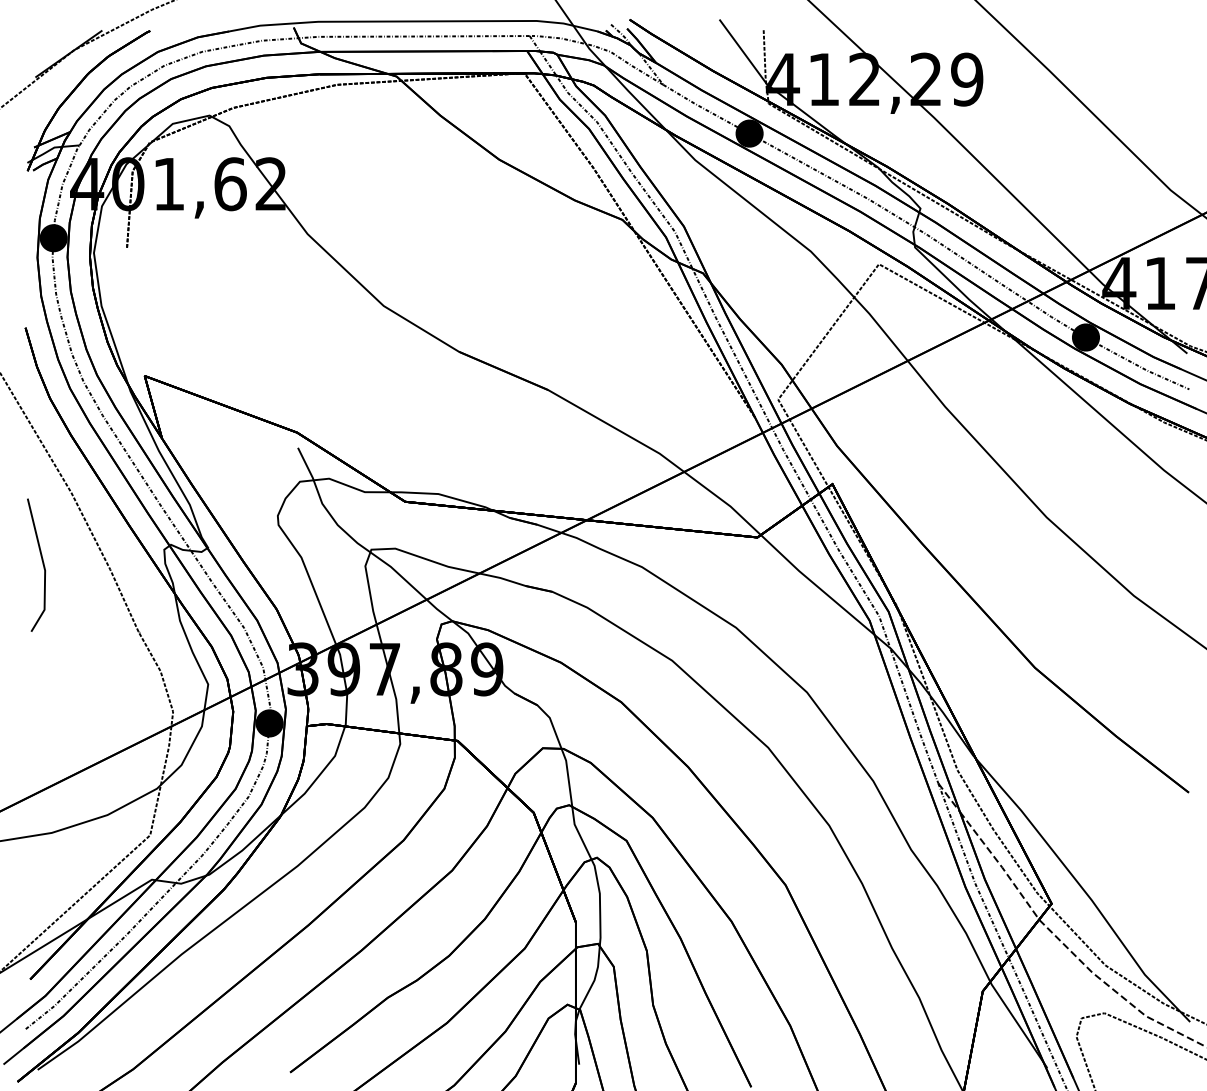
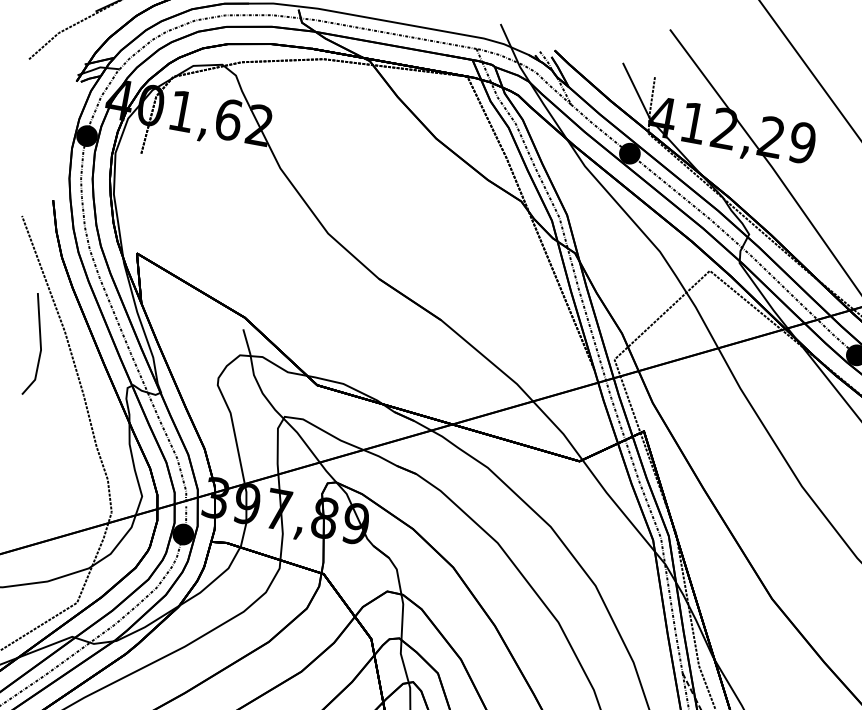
line: (42, 564) -> (39, 345), moved

